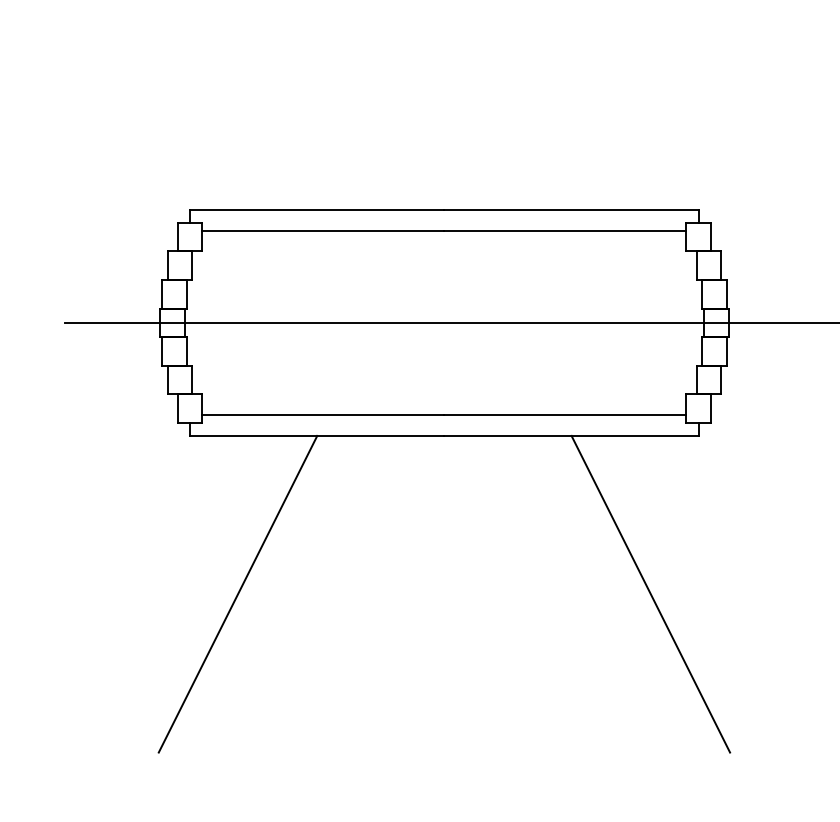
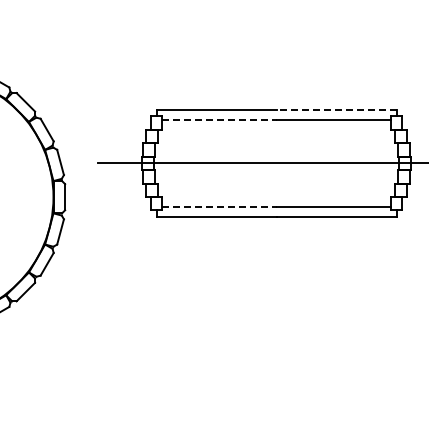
line: (571, 208) -> (336, 109), solid -> dashed
line: (323, 230) -> (219, 119), solid -> dashed
line: (323, 414) -> (219, 206), solid -> dashed
line: (236, 592) -> (178, 290), removed
line: (650, 592) -> (373, 290), removed

